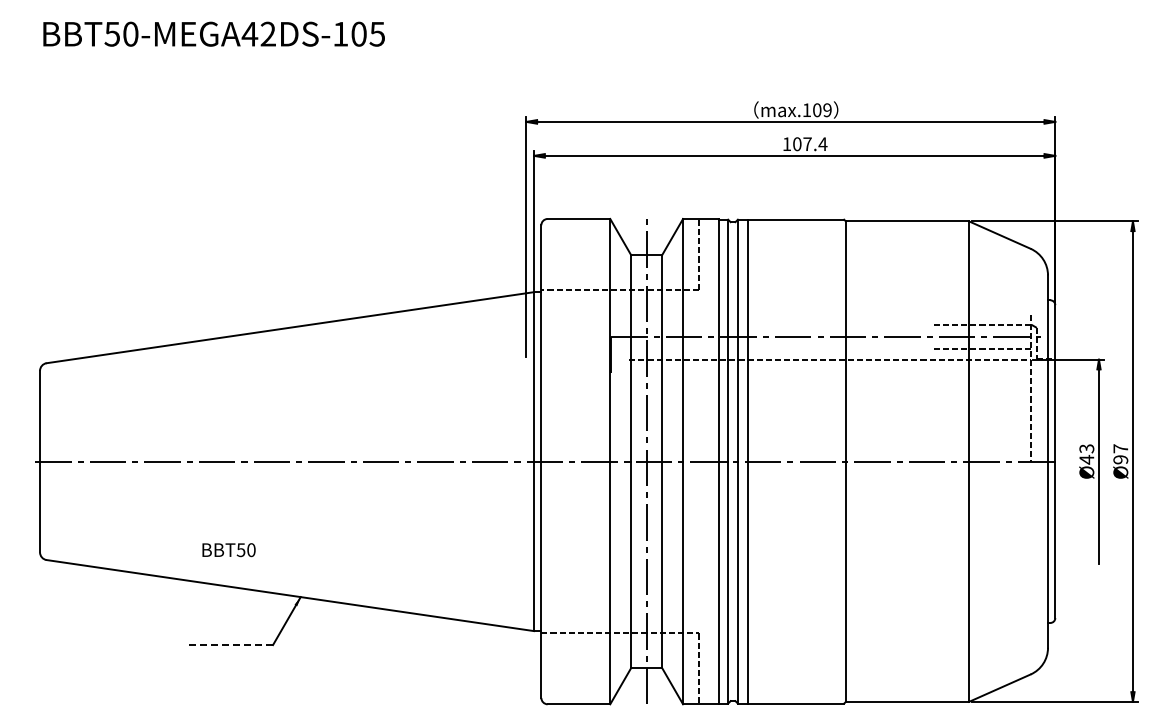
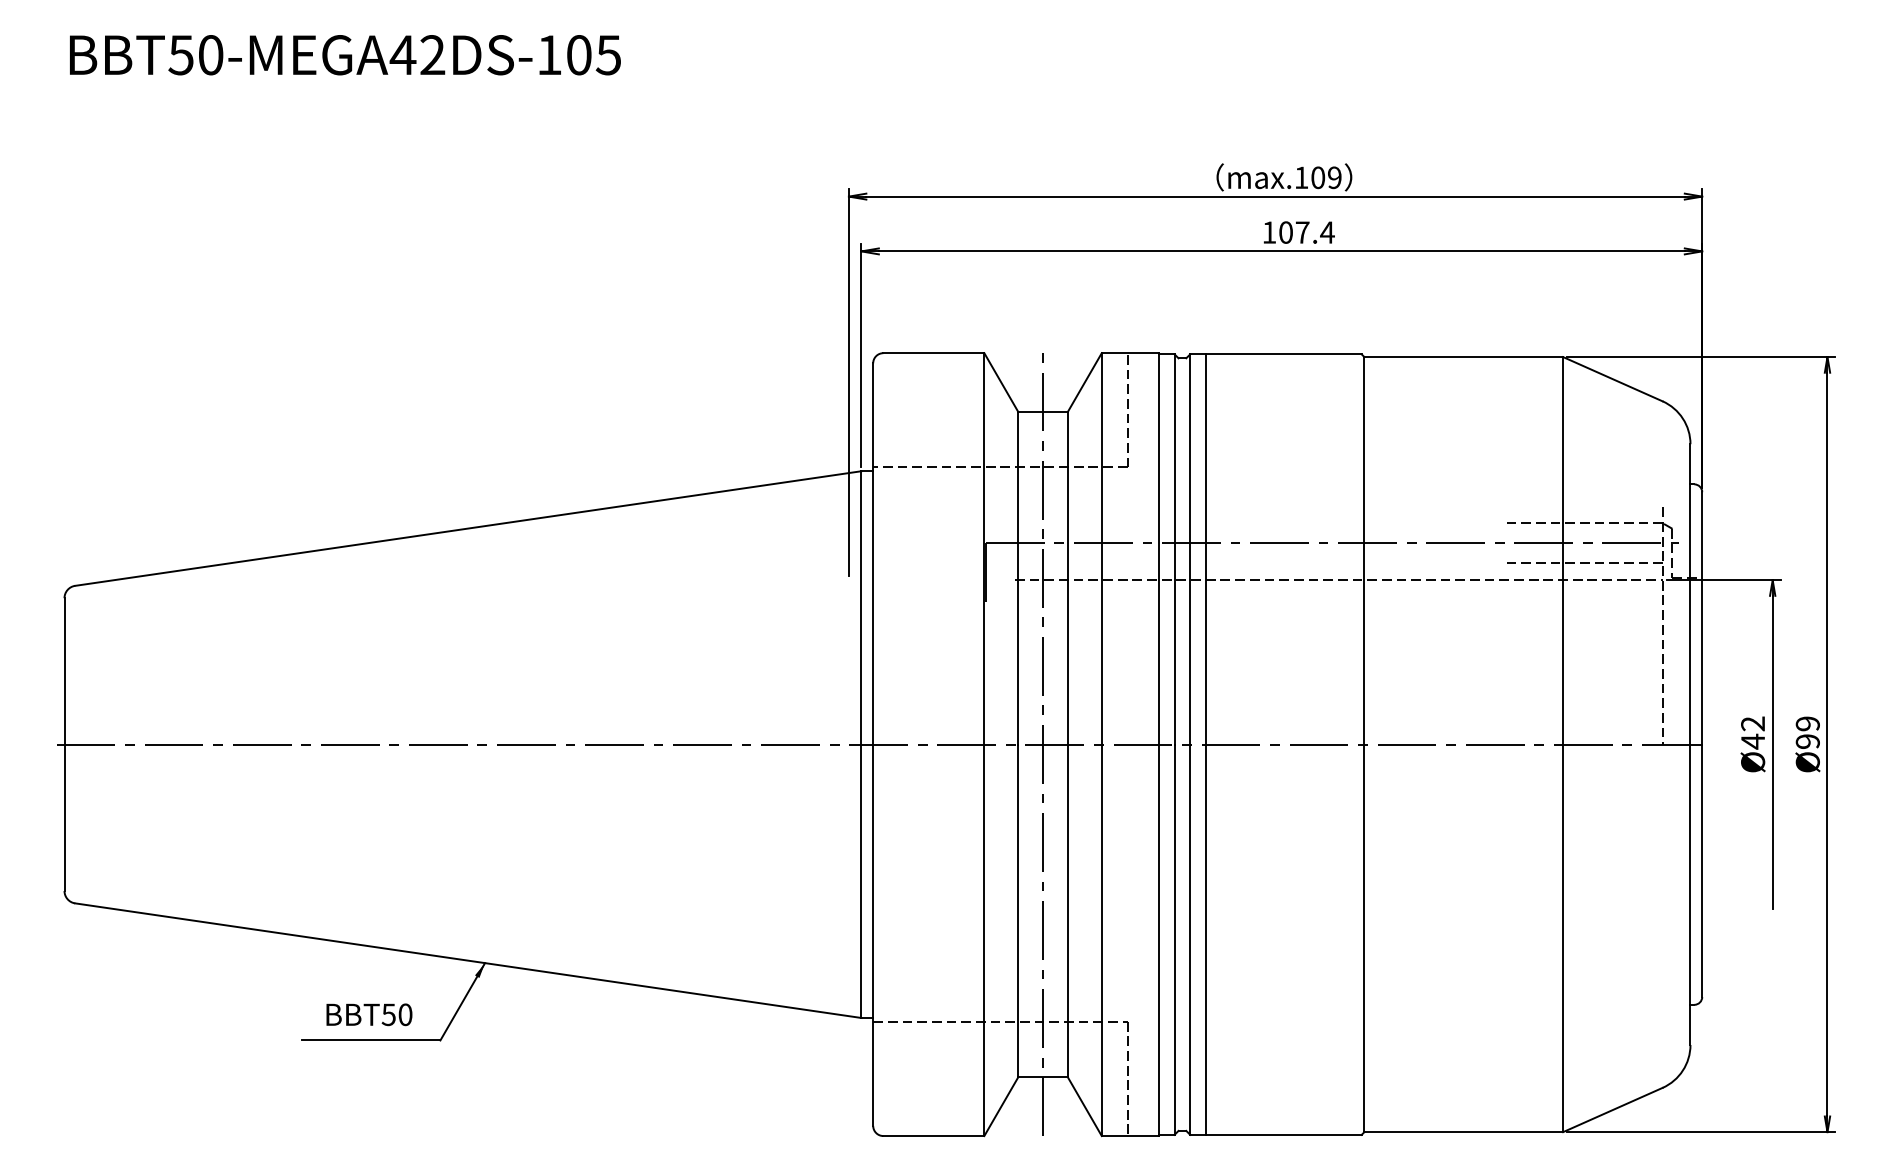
text: (1087, 448) -> (1754, 723), 43 -> 42
text: (1120, 448) -> (1807, 723), 97 -> 99
text: (228, 550) -> (368, 1015), moved
line: (229, 645) -> (370, 1041), dashed -> solid

